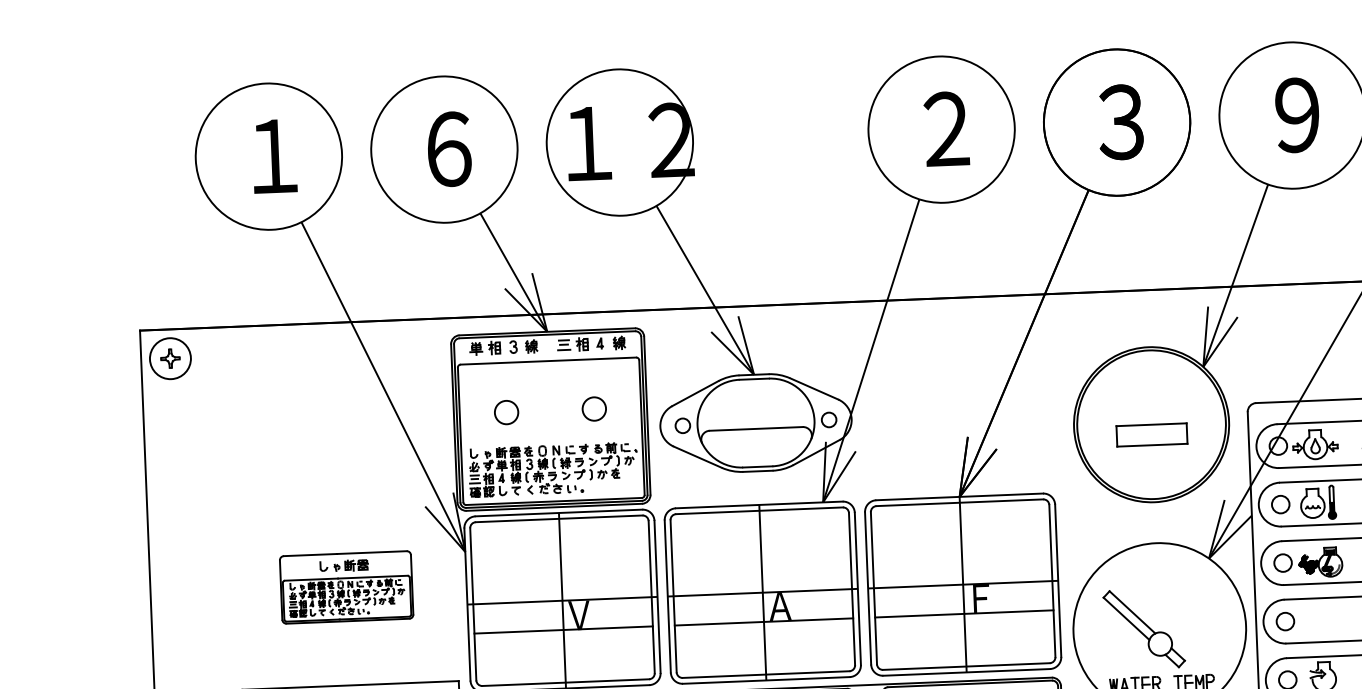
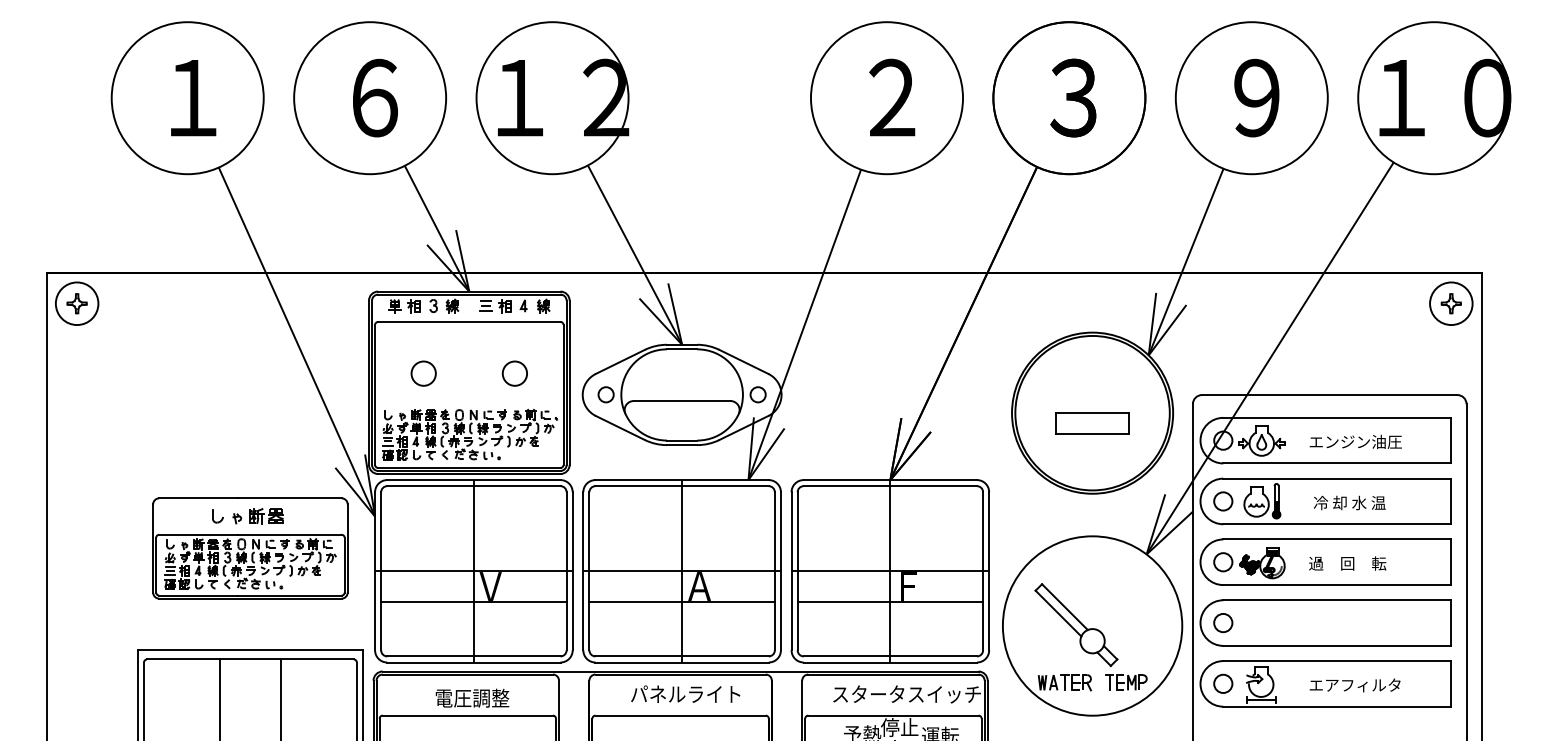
part: (346, 587) -> (250, 548), size x1.43

